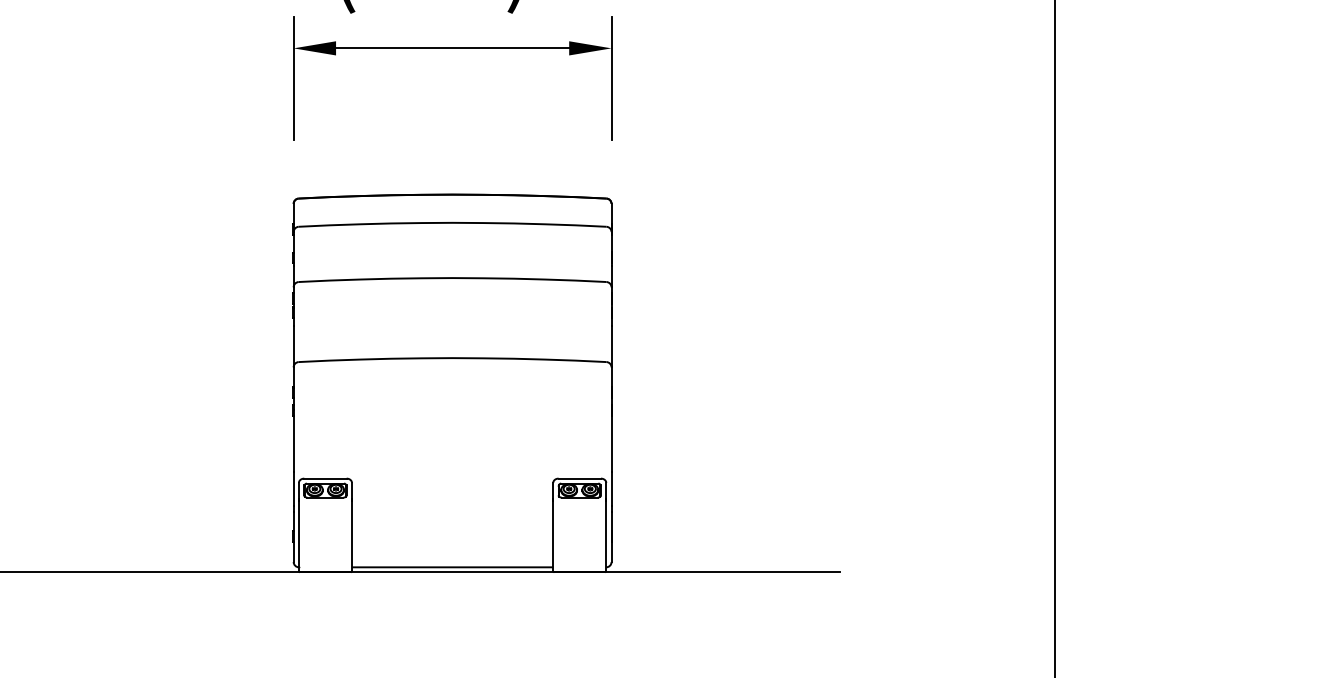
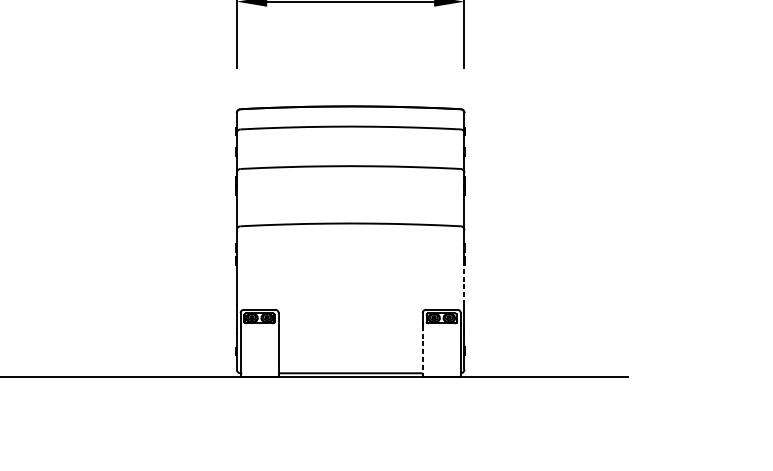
line: (611, 440) -> (464, 282), solid -> dashed
line: (553, 536) -> (422, 351), solid -> dashed

